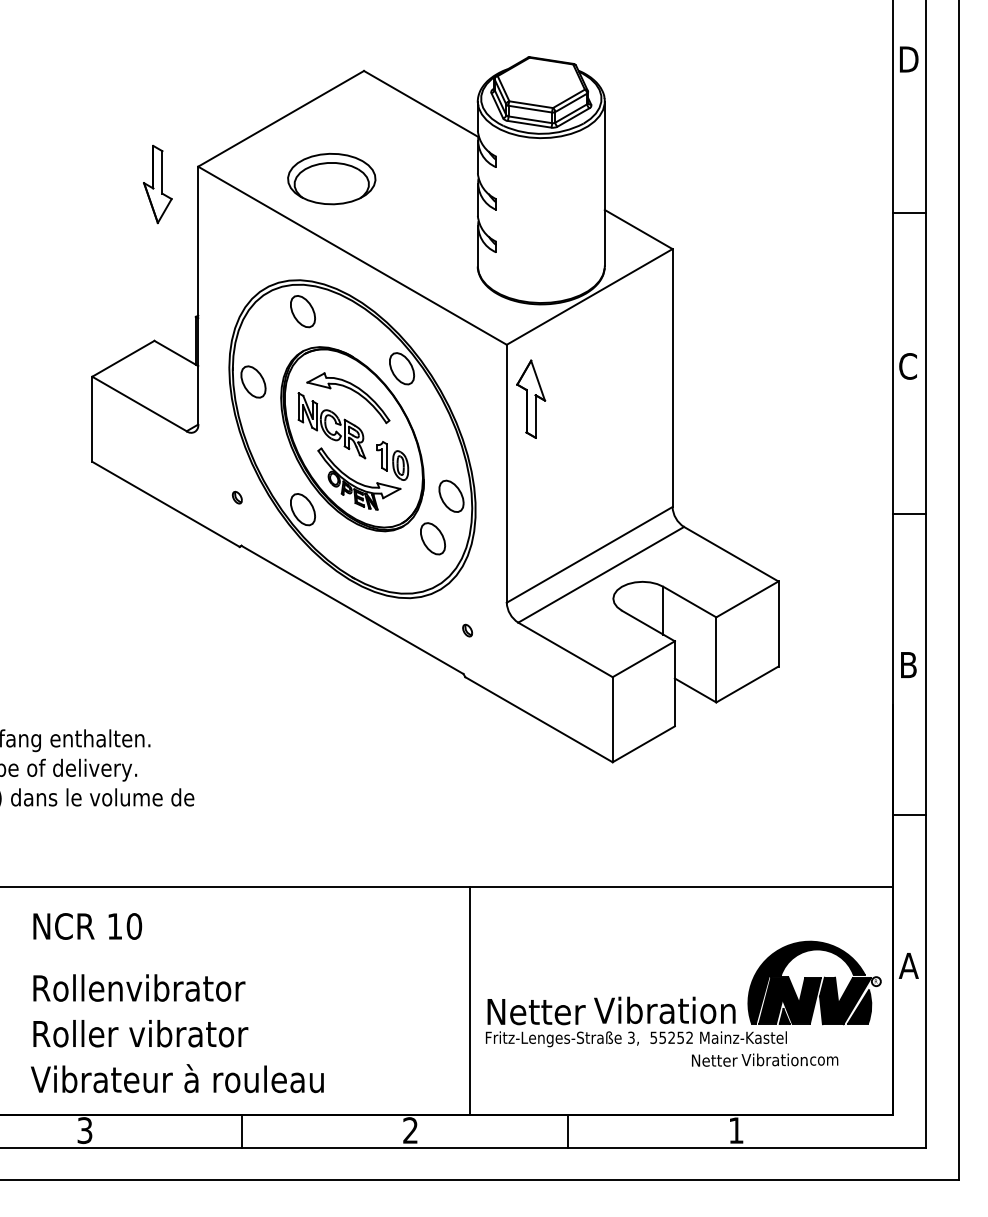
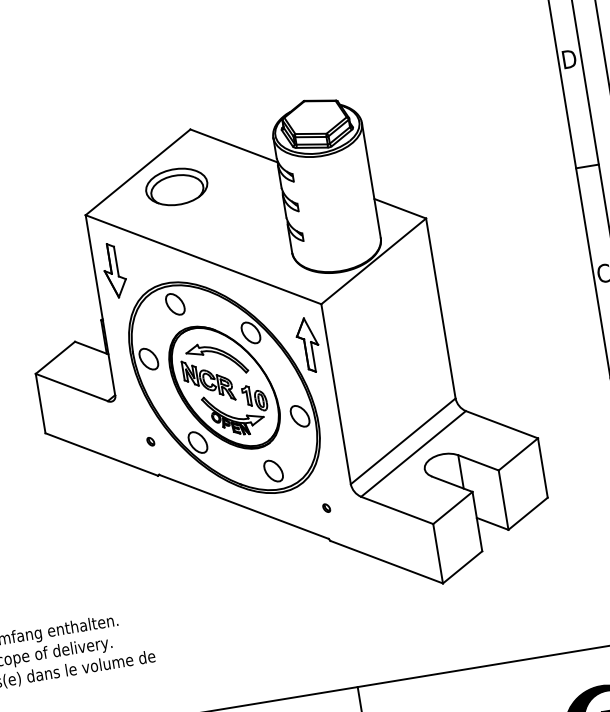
part: (331, 179) -> (176, 187), moved
part: (157, 184) -> (114, 270), moved
part: (531, 398) -> (308, 344), moved
part: (432, 538) -> (273, 470), moved

